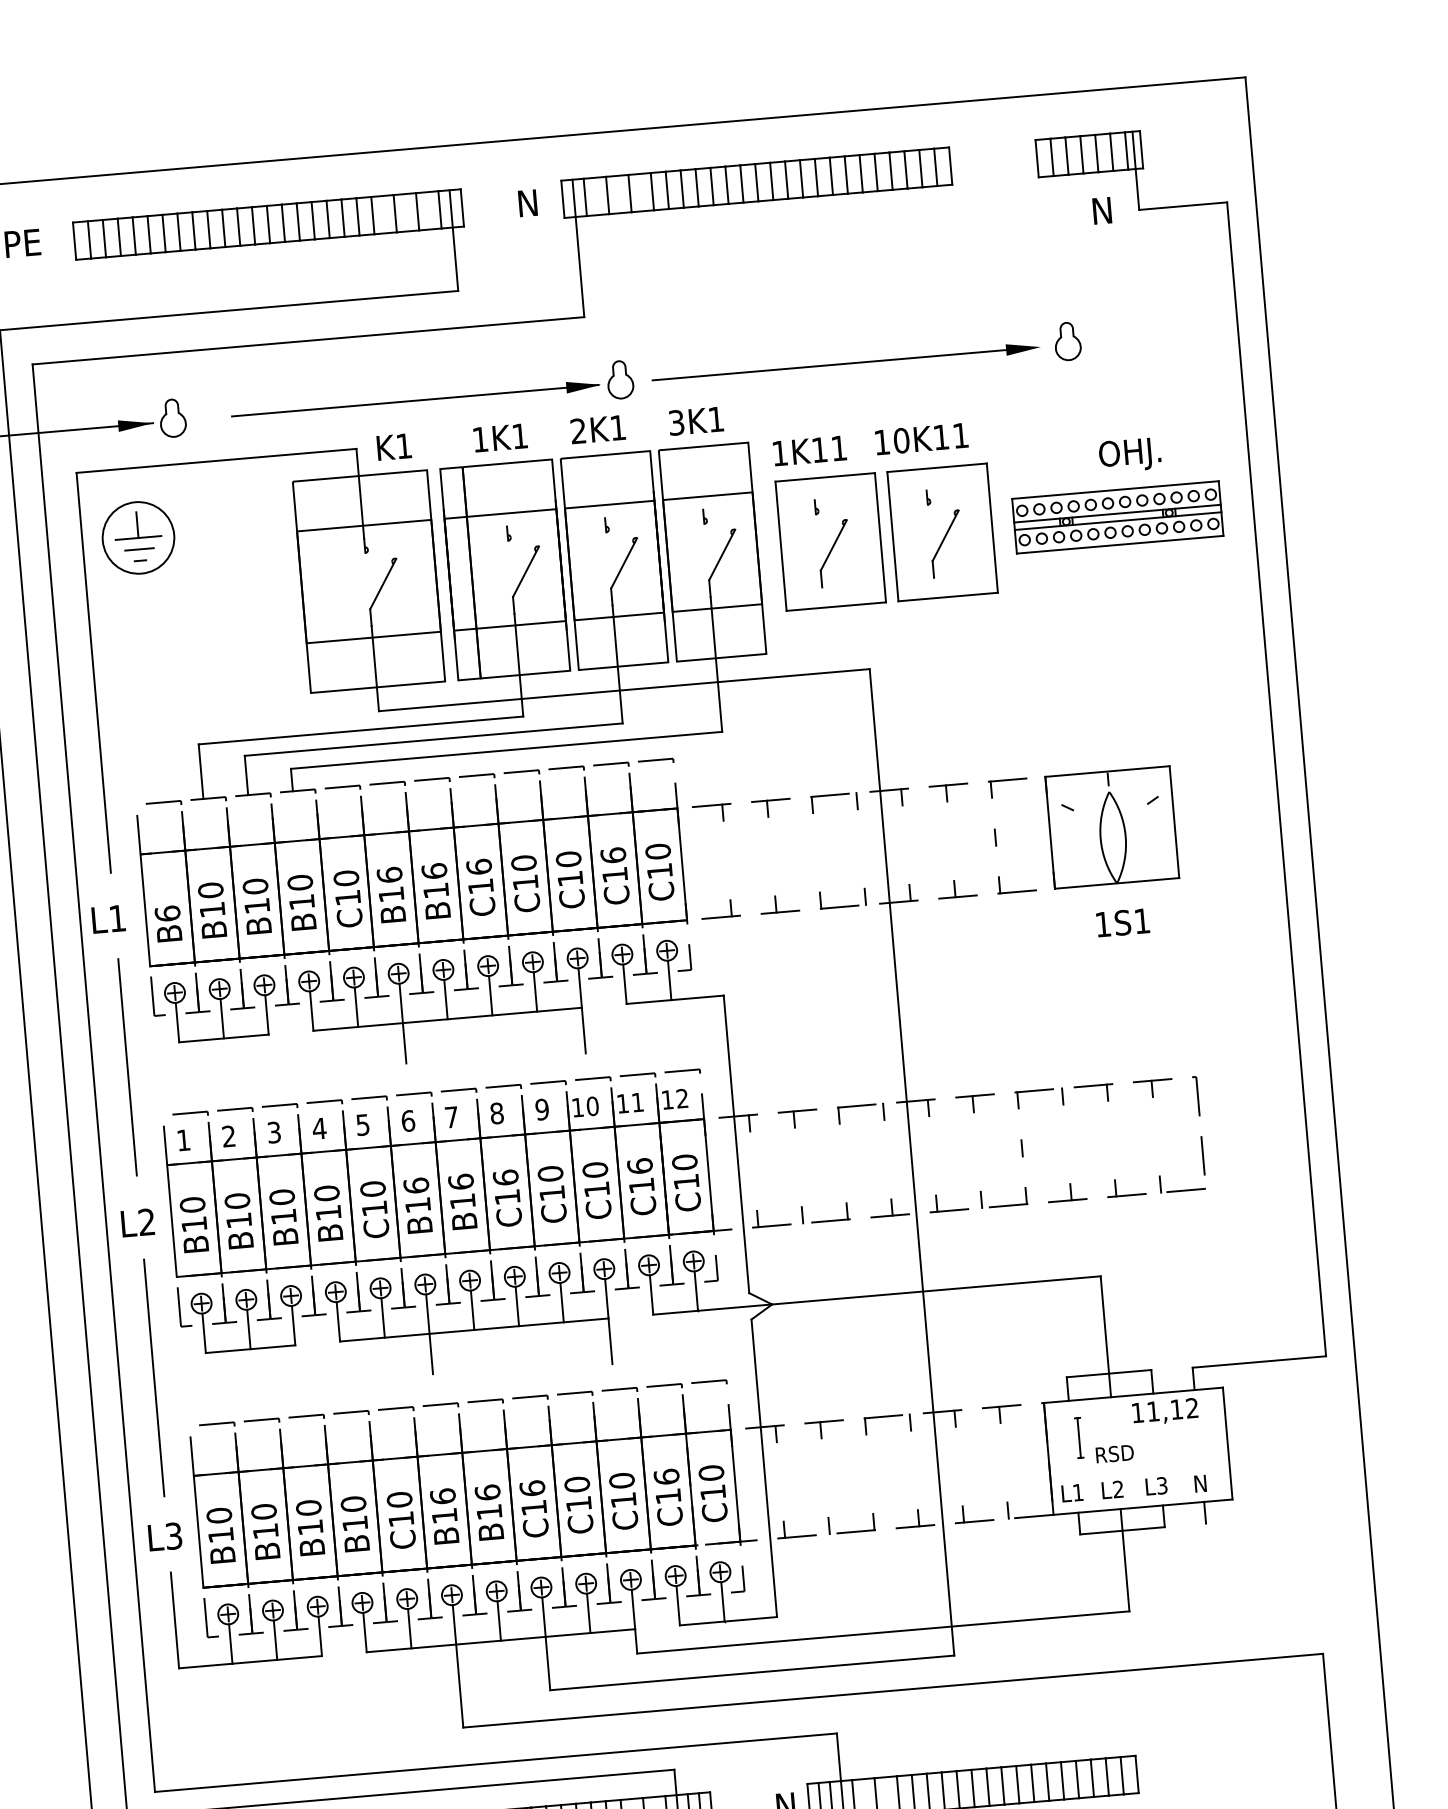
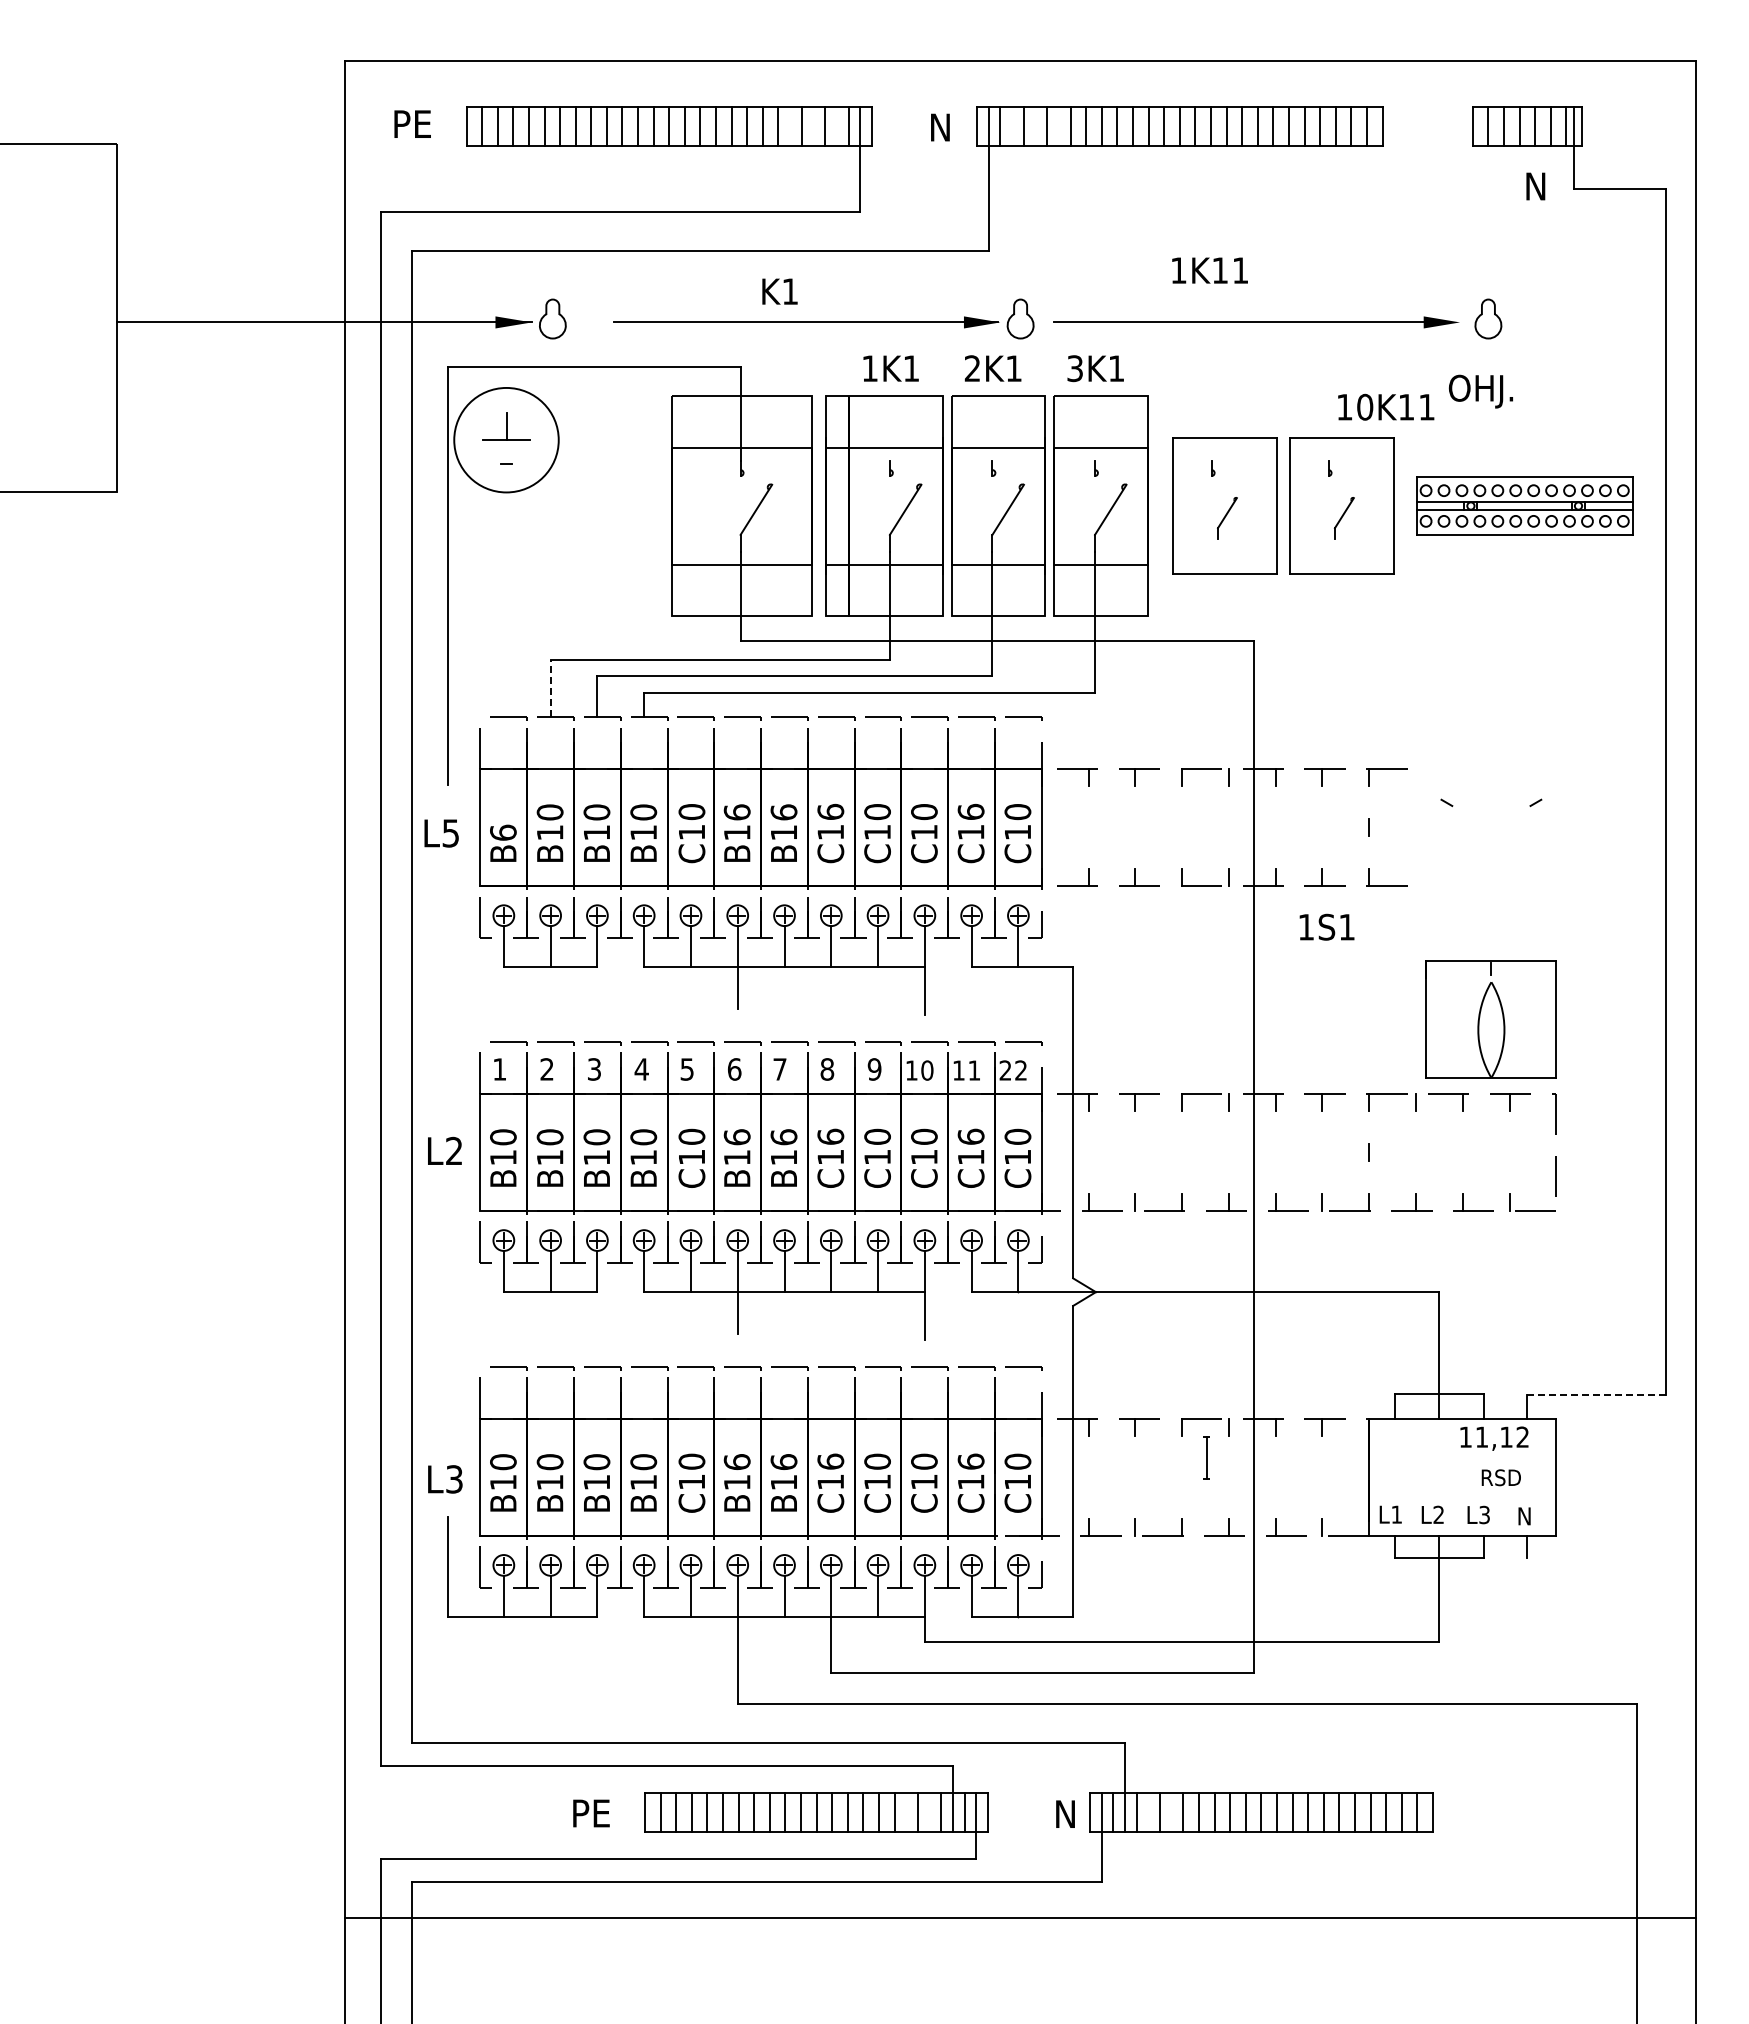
text: (921, 438) -> (1386, 406), moved
text: (393, 446) -> (779, 291), moved
text: (809, 450) -> (1209, 270), moved
text: (1129, 455) -> (1480, 391), moved
circle: (138, 537) -> (506, 439), size x1.4
part: (946, 543) -> (1344, 517), size x0.6
line: (139, 549) -> (506, 452), removed
part: (834, 552) -> (1227, 517), size x0.6
line: (200, 771) -> (550, 688), solid -> dashed
part: (1111, 827) -> (1490, 1019), moved
text: (117, 918) -> (450, 833), L1 -> L5
text: (1122, 922) -> (1326, 926), moved
line: (128, 1067) -> (448, 988), removed
text: (667, 1099) -> (1005, 1070), 12 -> 22
line: (1259, 1362) -> (1596, 1395), solid -> dashed
line: (154, 1377) -> (448, 1313), removed
part: (1078, 1437) -> (1206, 1457), moved
text: (1114, 1453) -> (1500, 1477), moved

